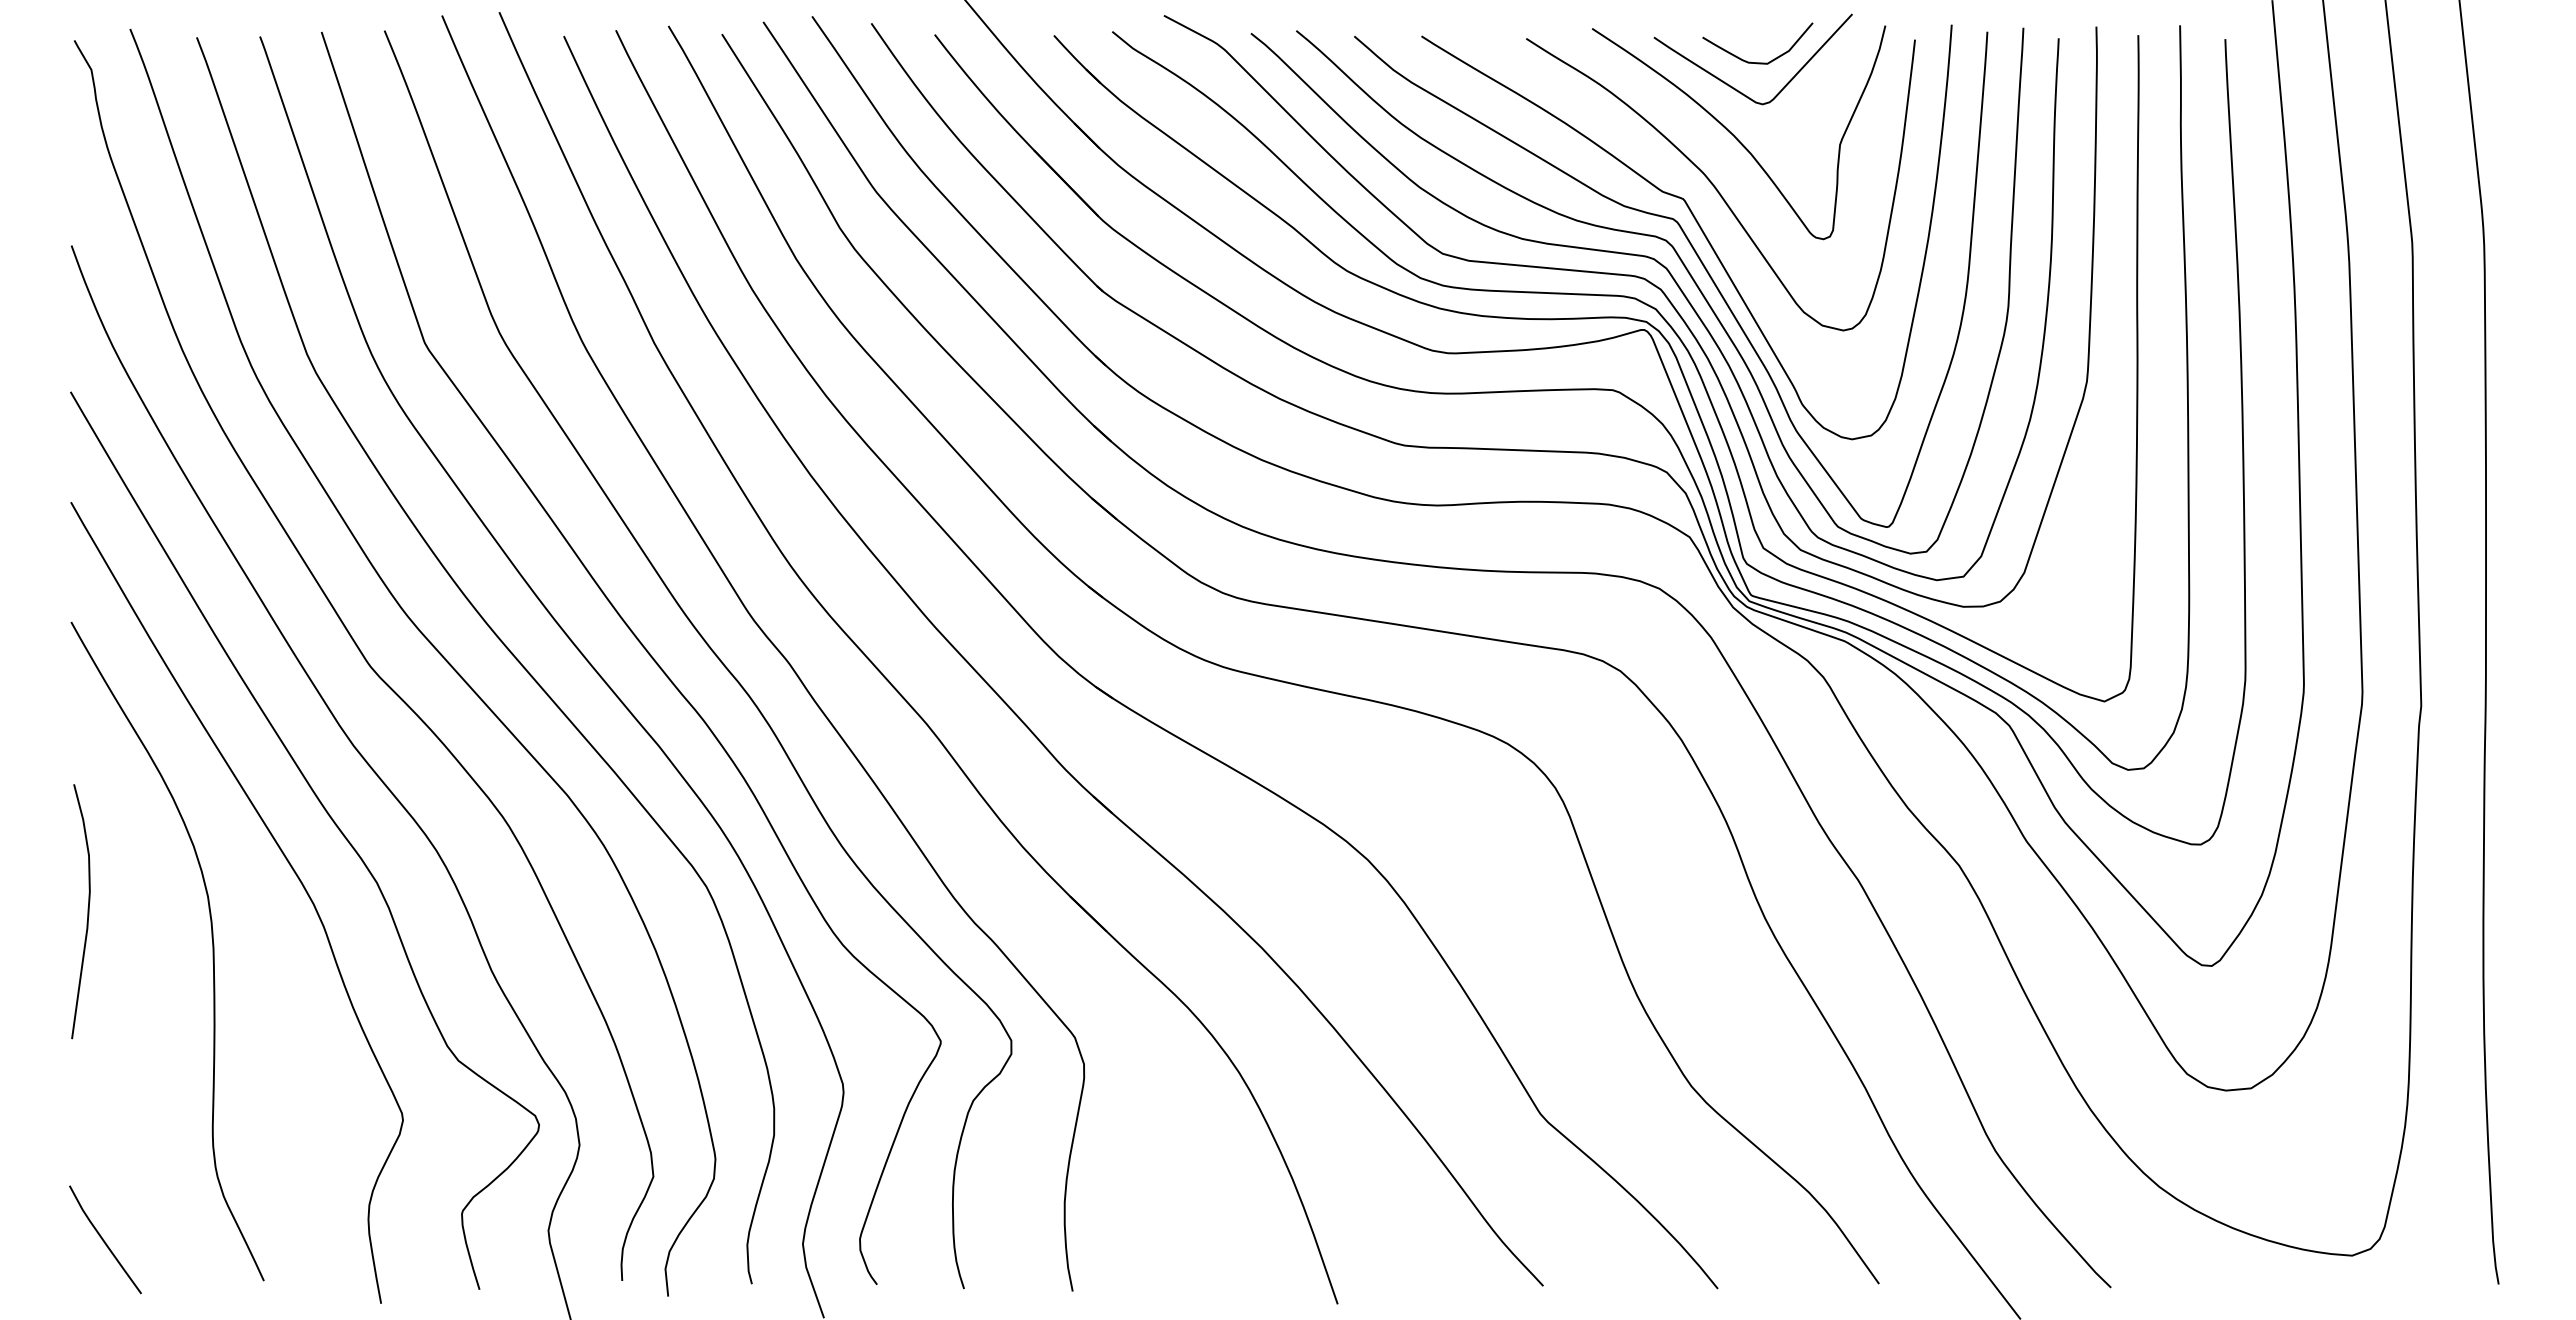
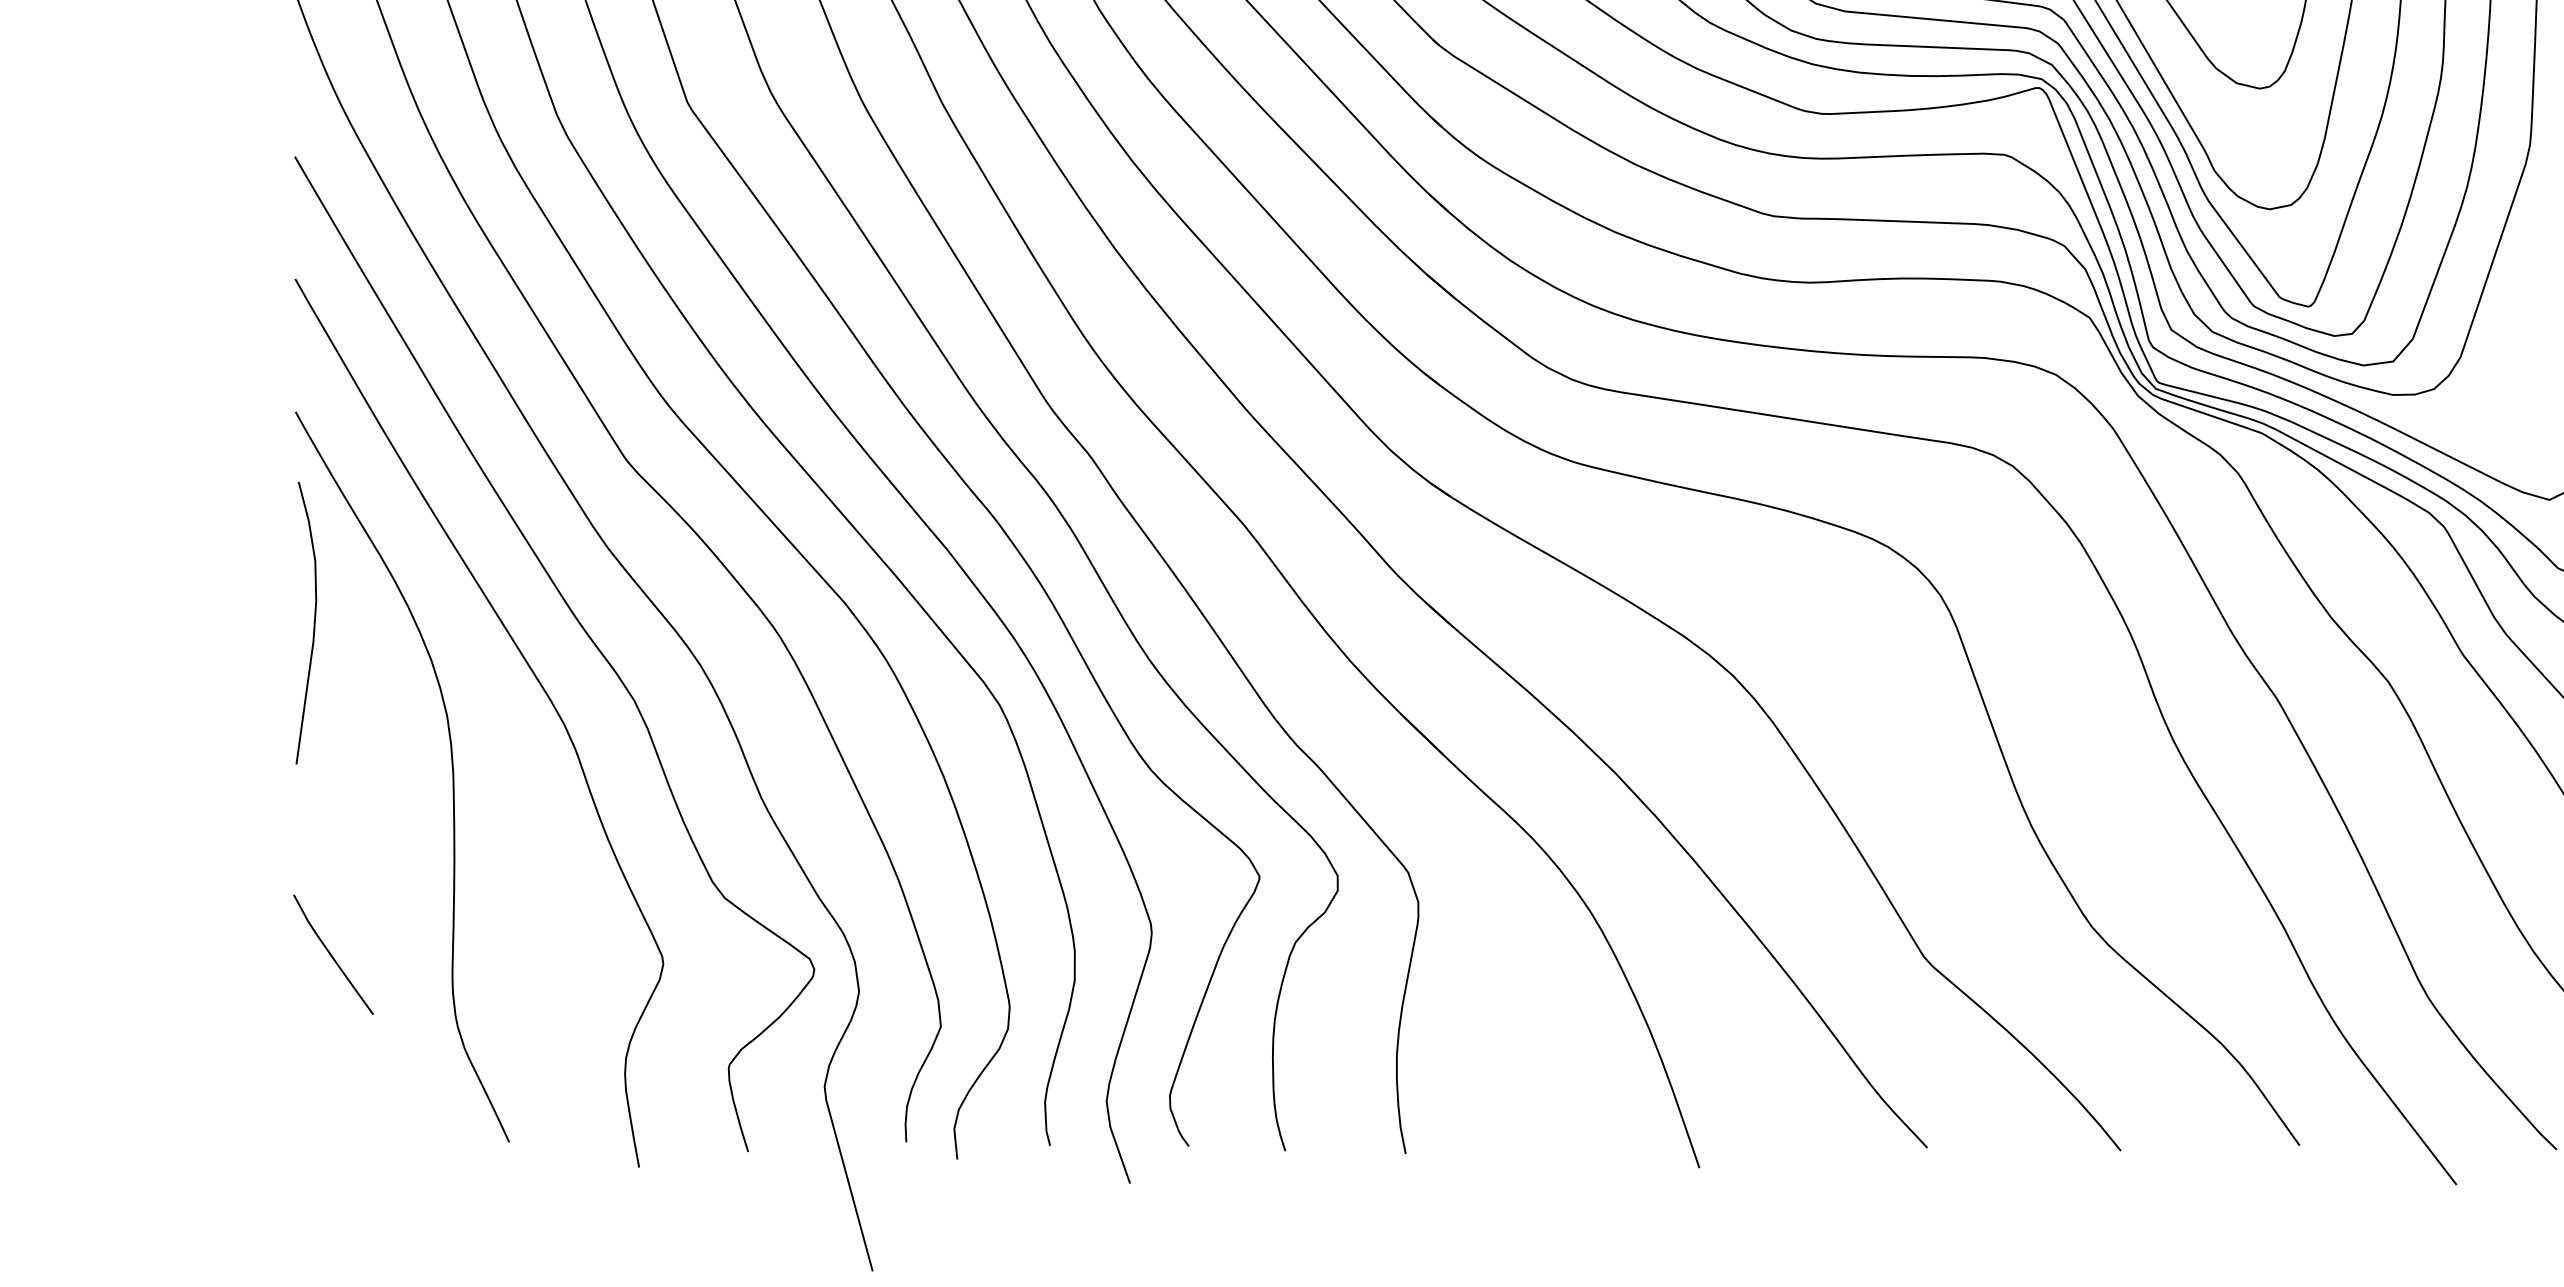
curve: (87, 911) -> (313, 622), moved
curve: (104, 1240) -> (332, 955), moved

